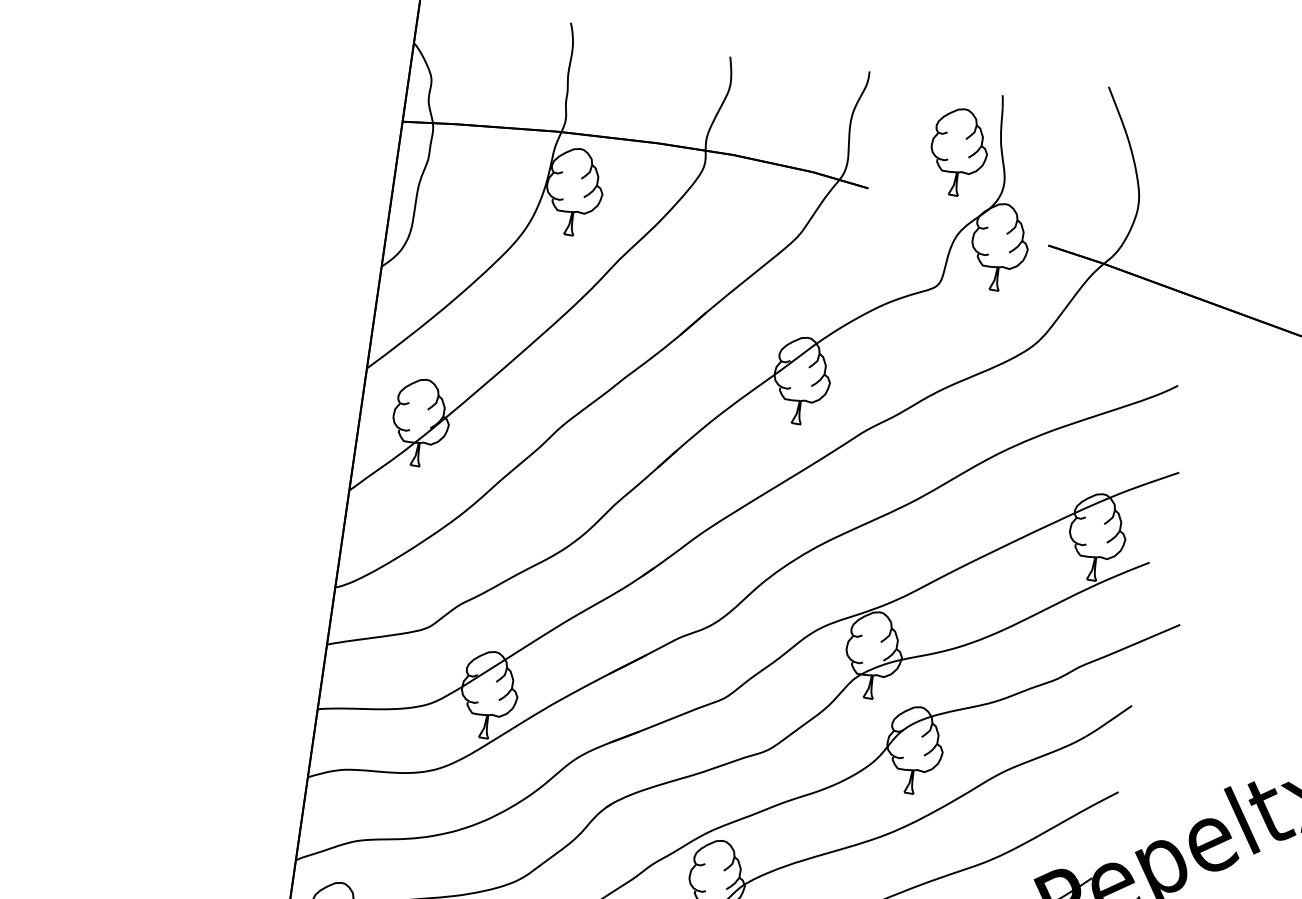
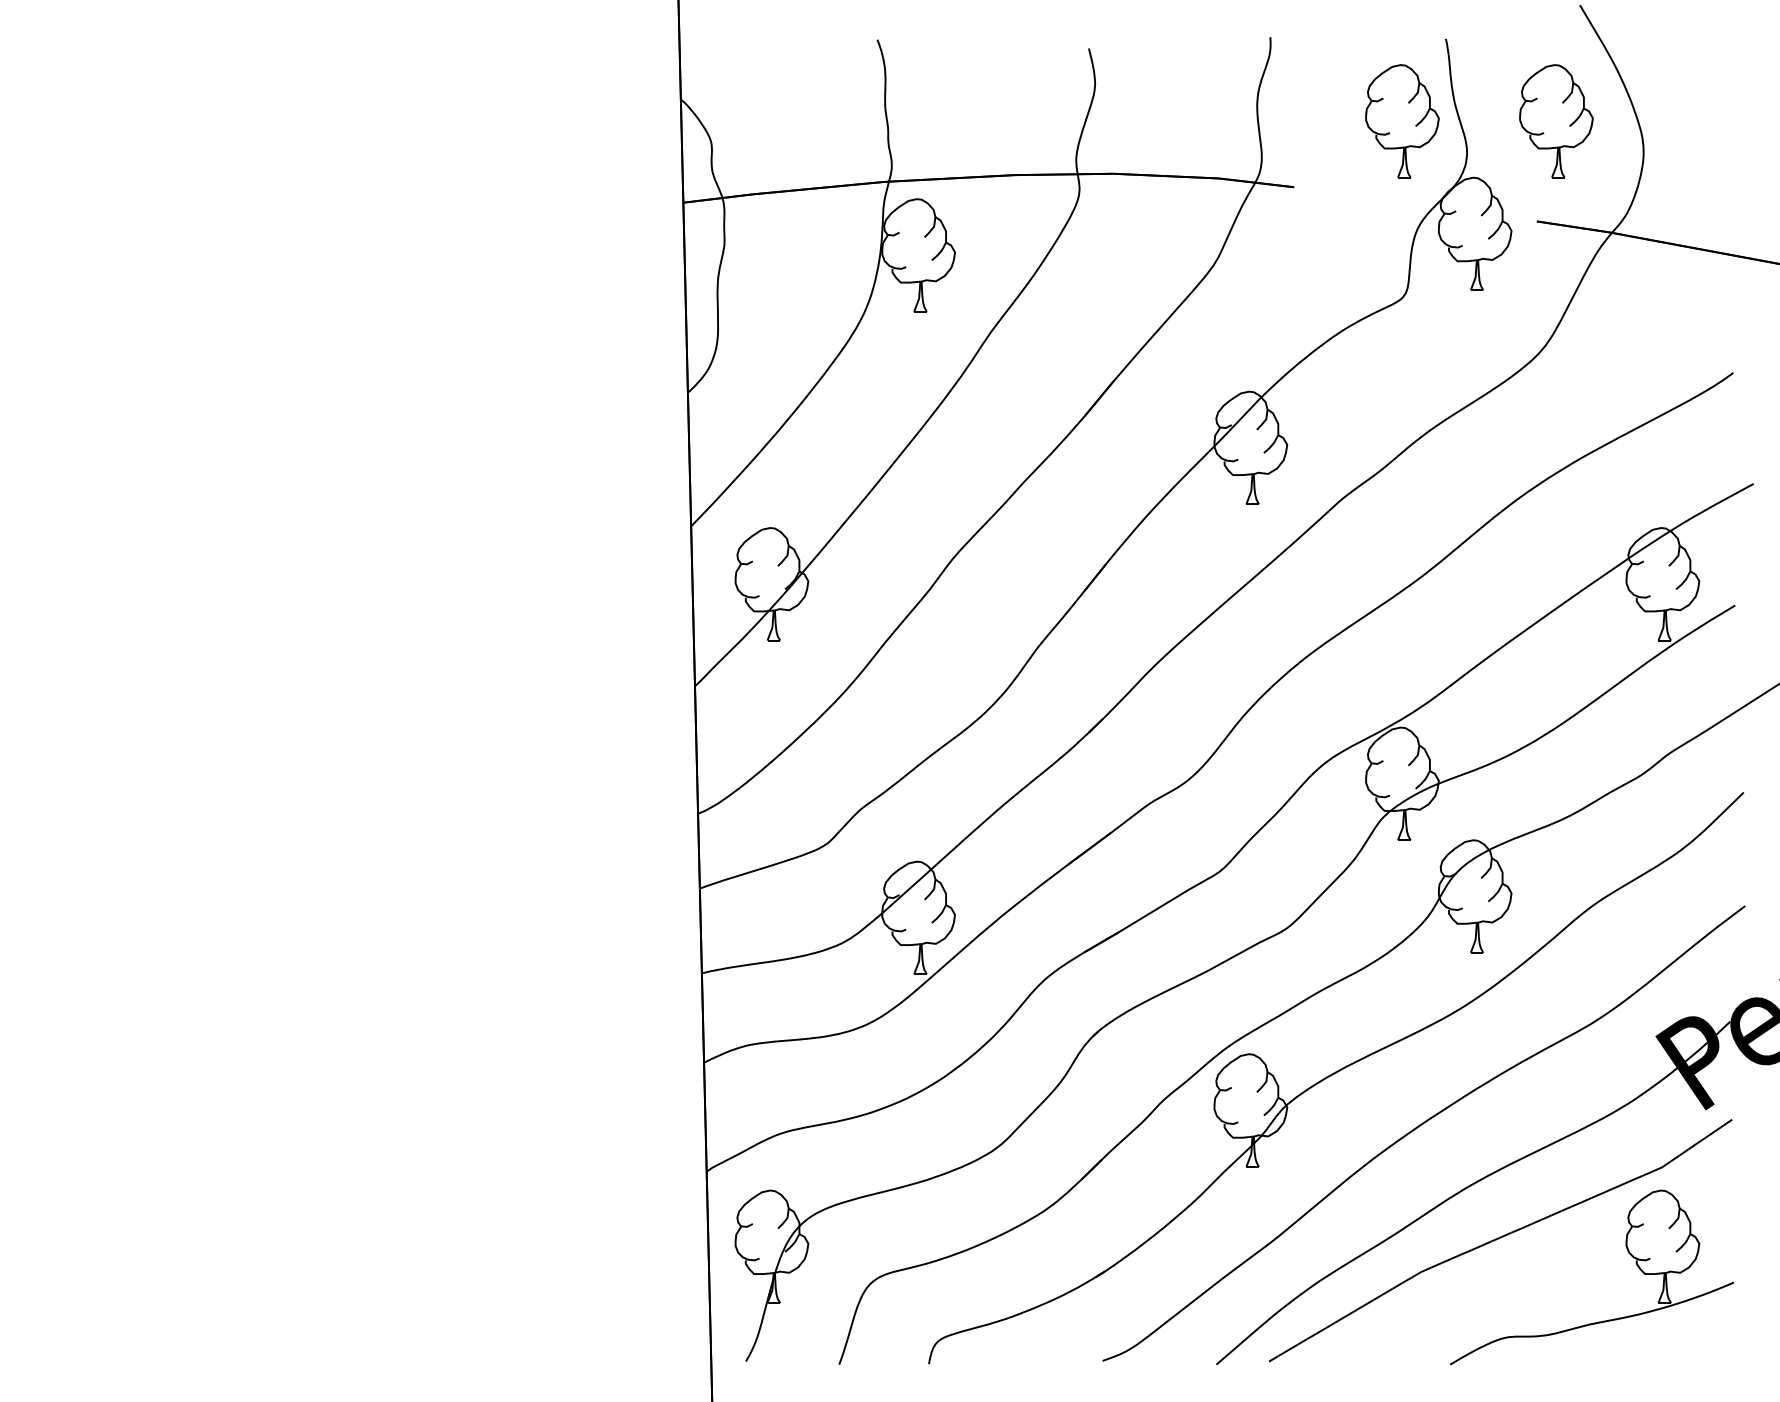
part: (1076, 172) -> (1556, 121), added

